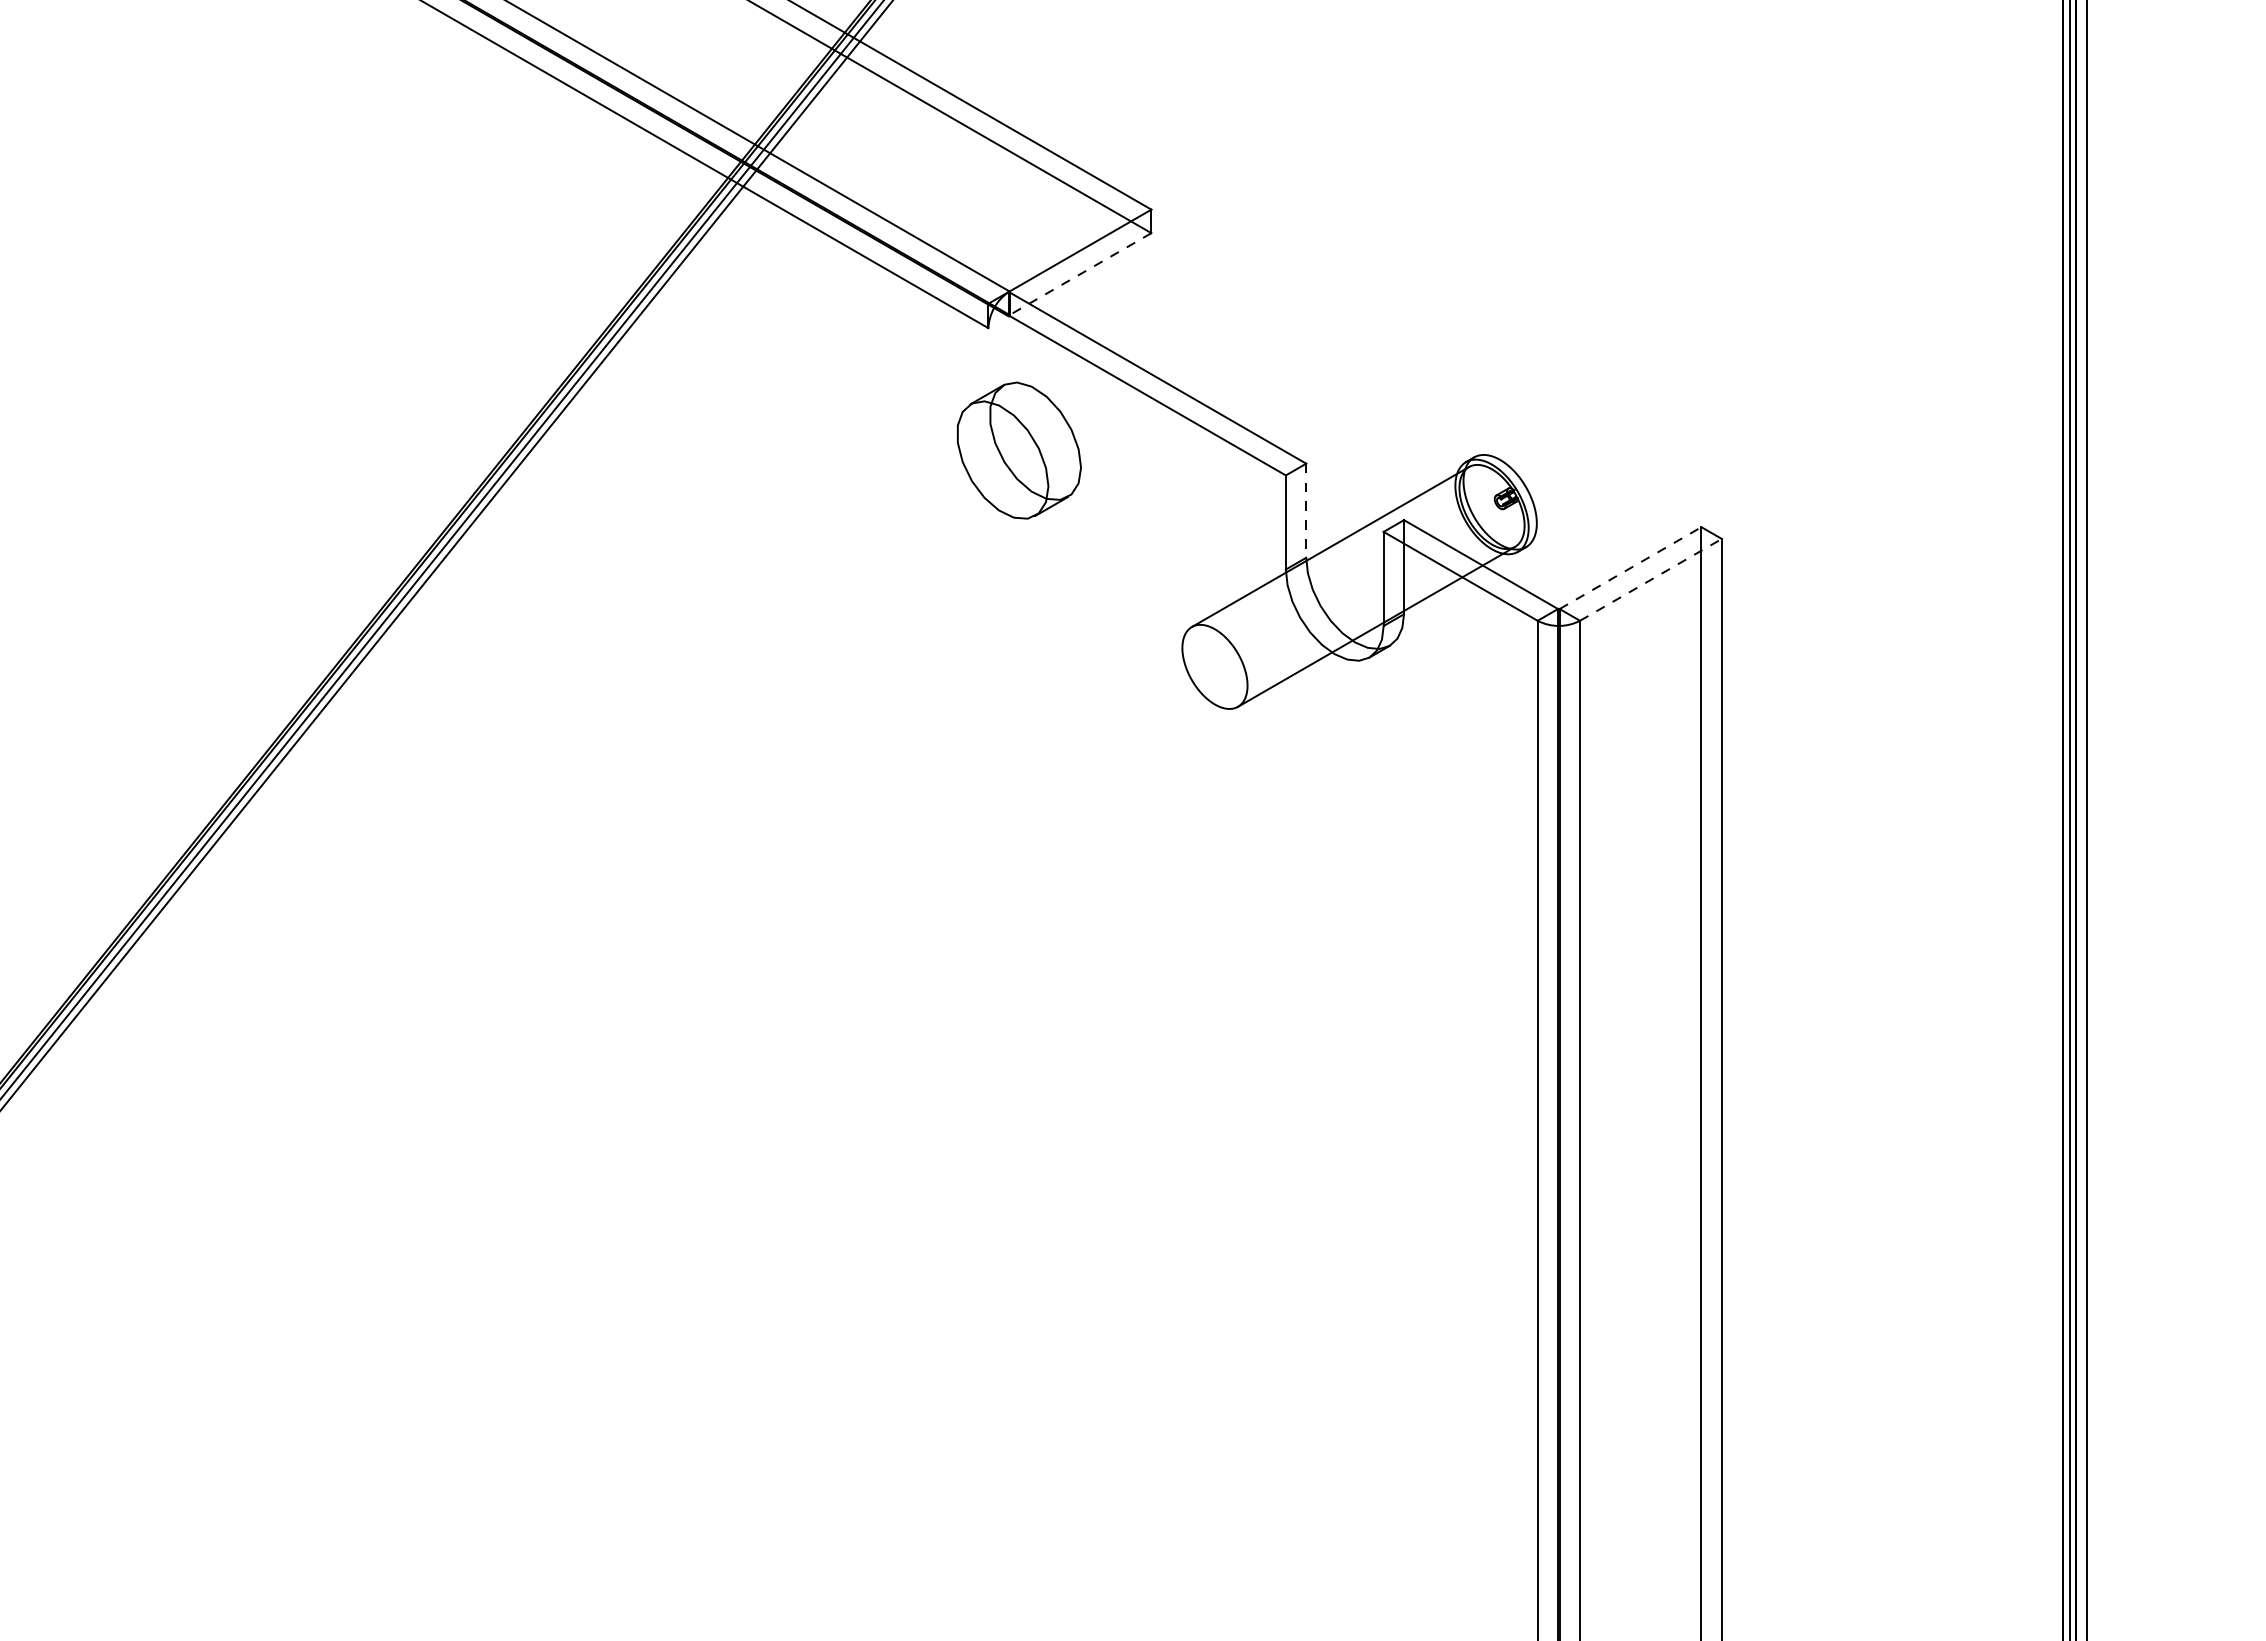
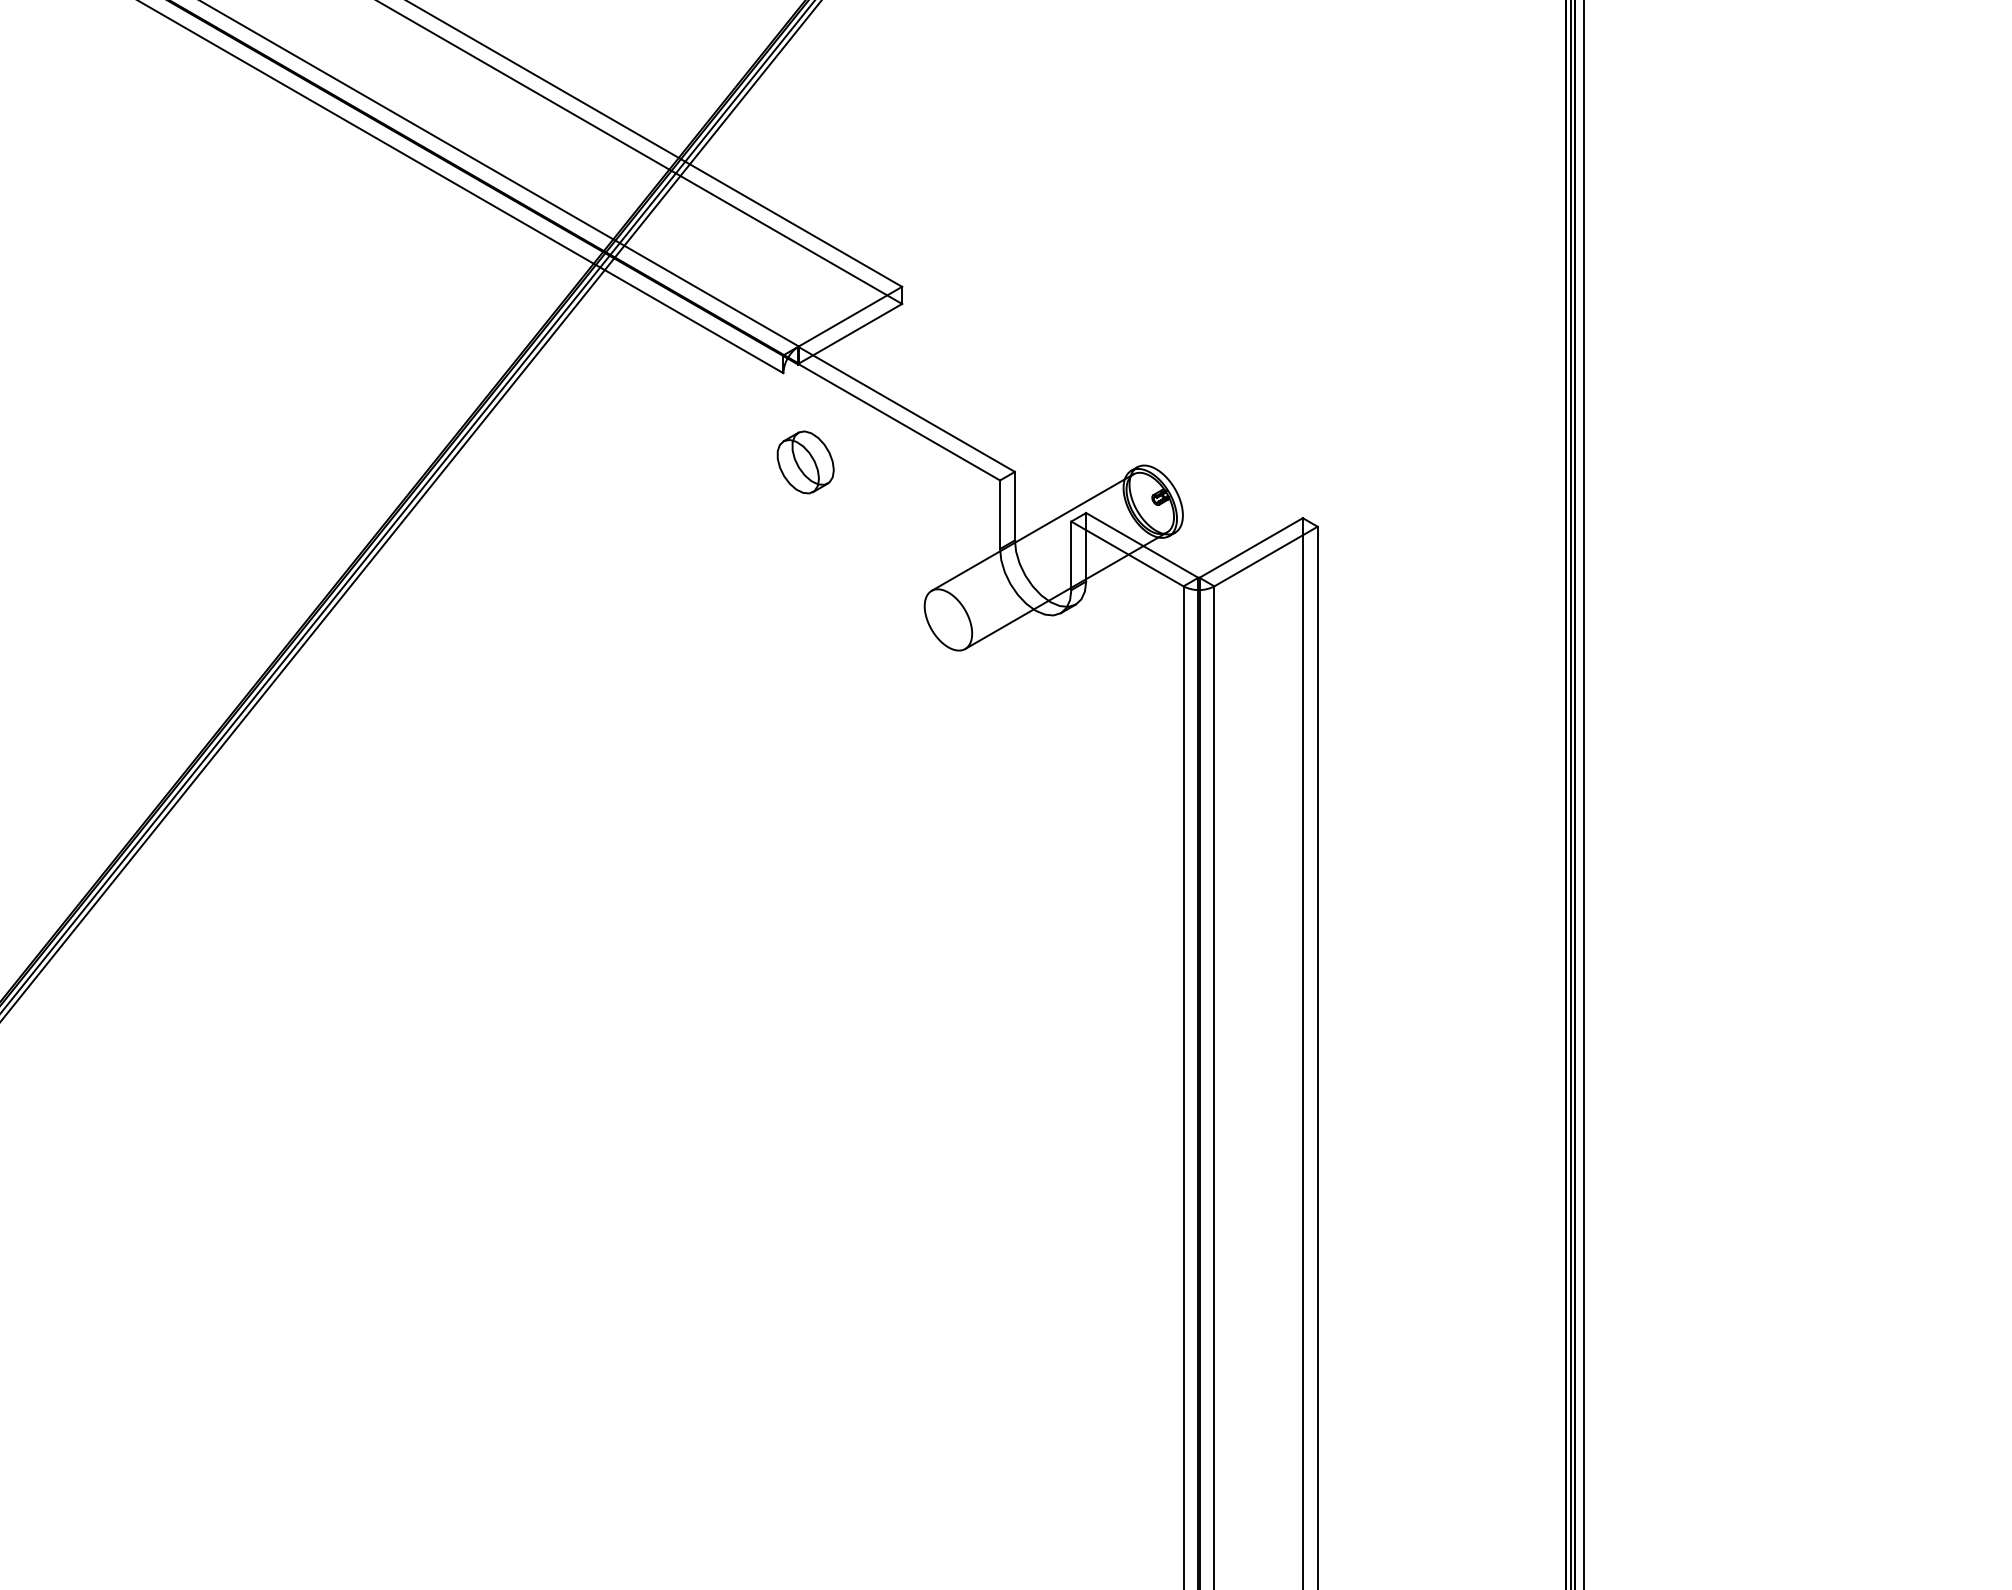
line: (1080, 273) -> (850, 333), dashed -> solid
part: (1018, 450) -> (805, 462), size x0.62
line: (1305, 511) -> (1014, 506), dashed -> solid
line: (1630, 567) -> (1251, 547), dashed -> solid
line: (1651, 579) -> (1266, 556), dashed -> solid

